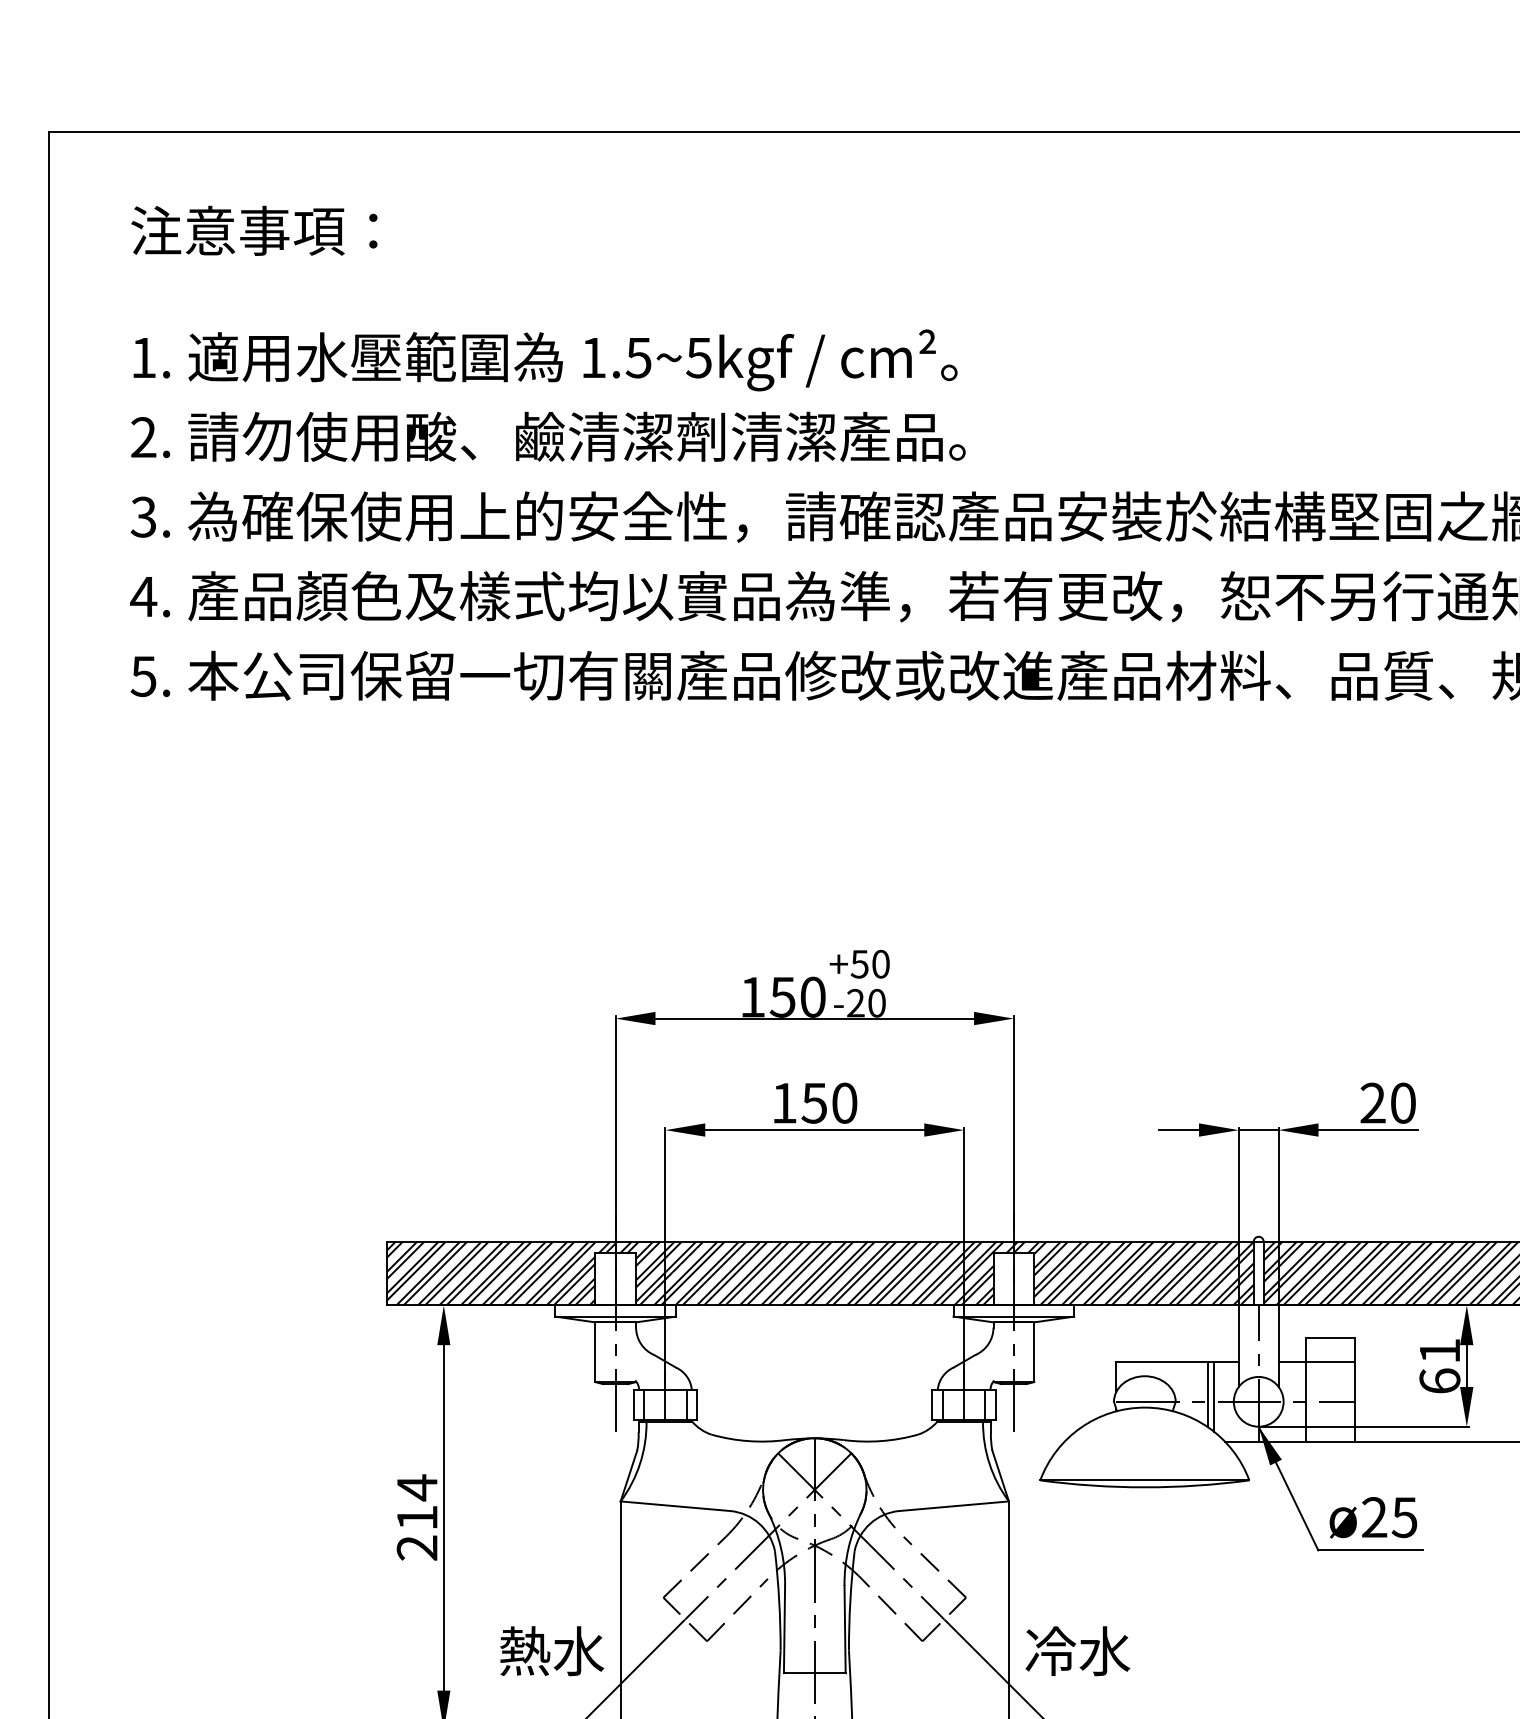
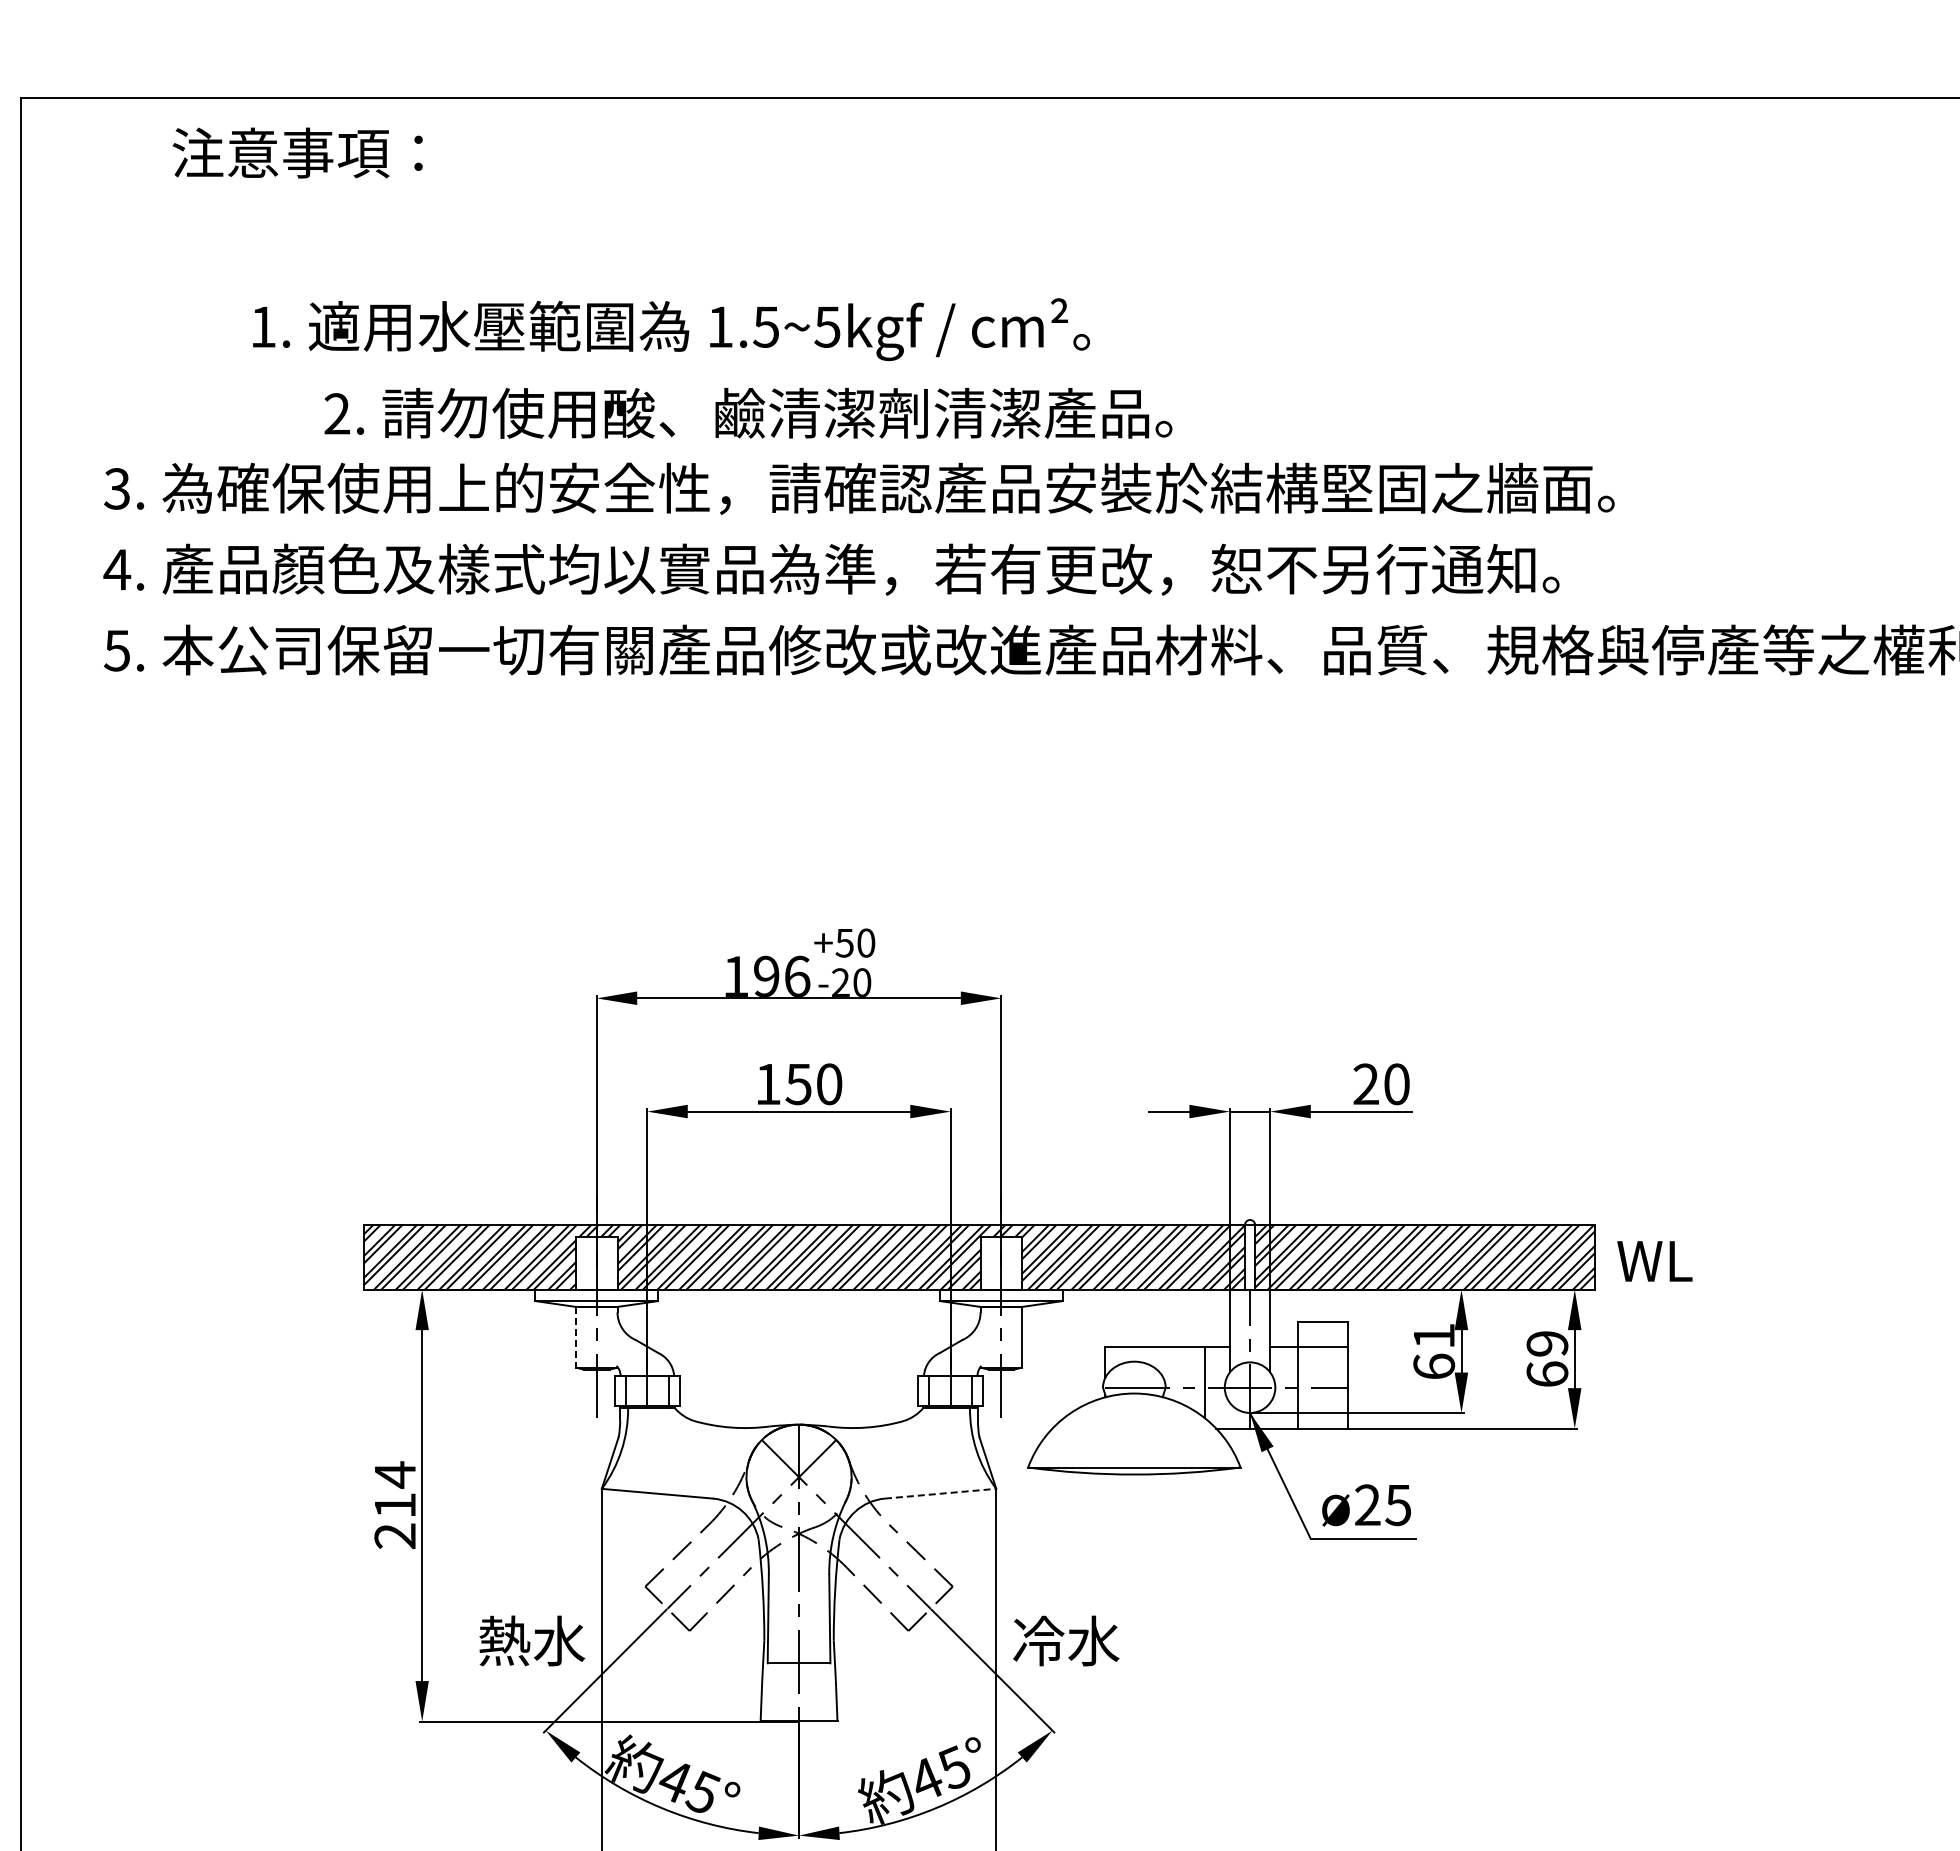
text: (254, 230) -> (297, 152), moved
text: (545, 360) -> (671, 329), moved
text: (548, 436) -> (748, 412), moved
text: (797, 996) -> (781, 975), 150 -> 196
line: (595, 1352) -> (576, 1337), solid -> dashed
line: (1207, 1393) -> (1198, 1379), removed
line: (954, 1505) -> (940, 1493), solid -> dashed

